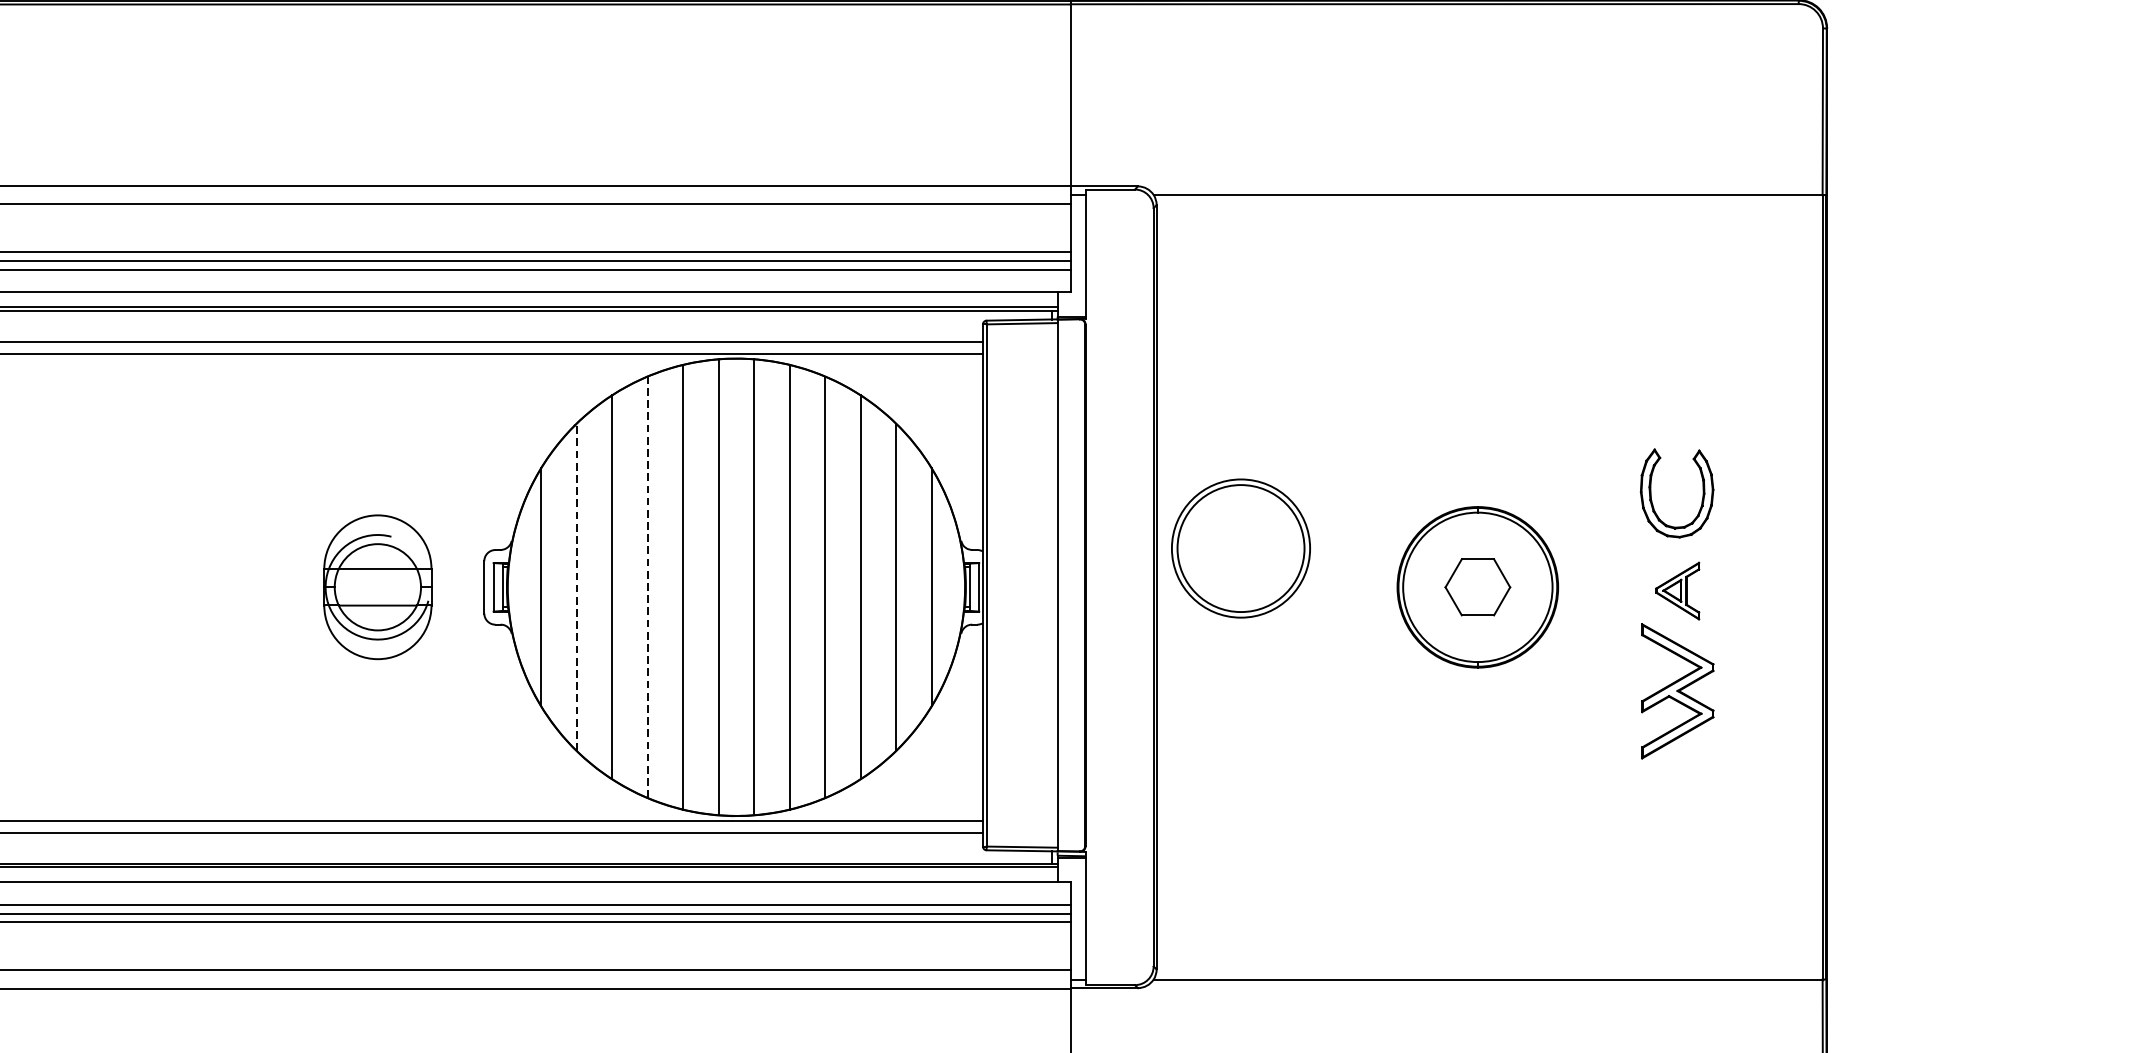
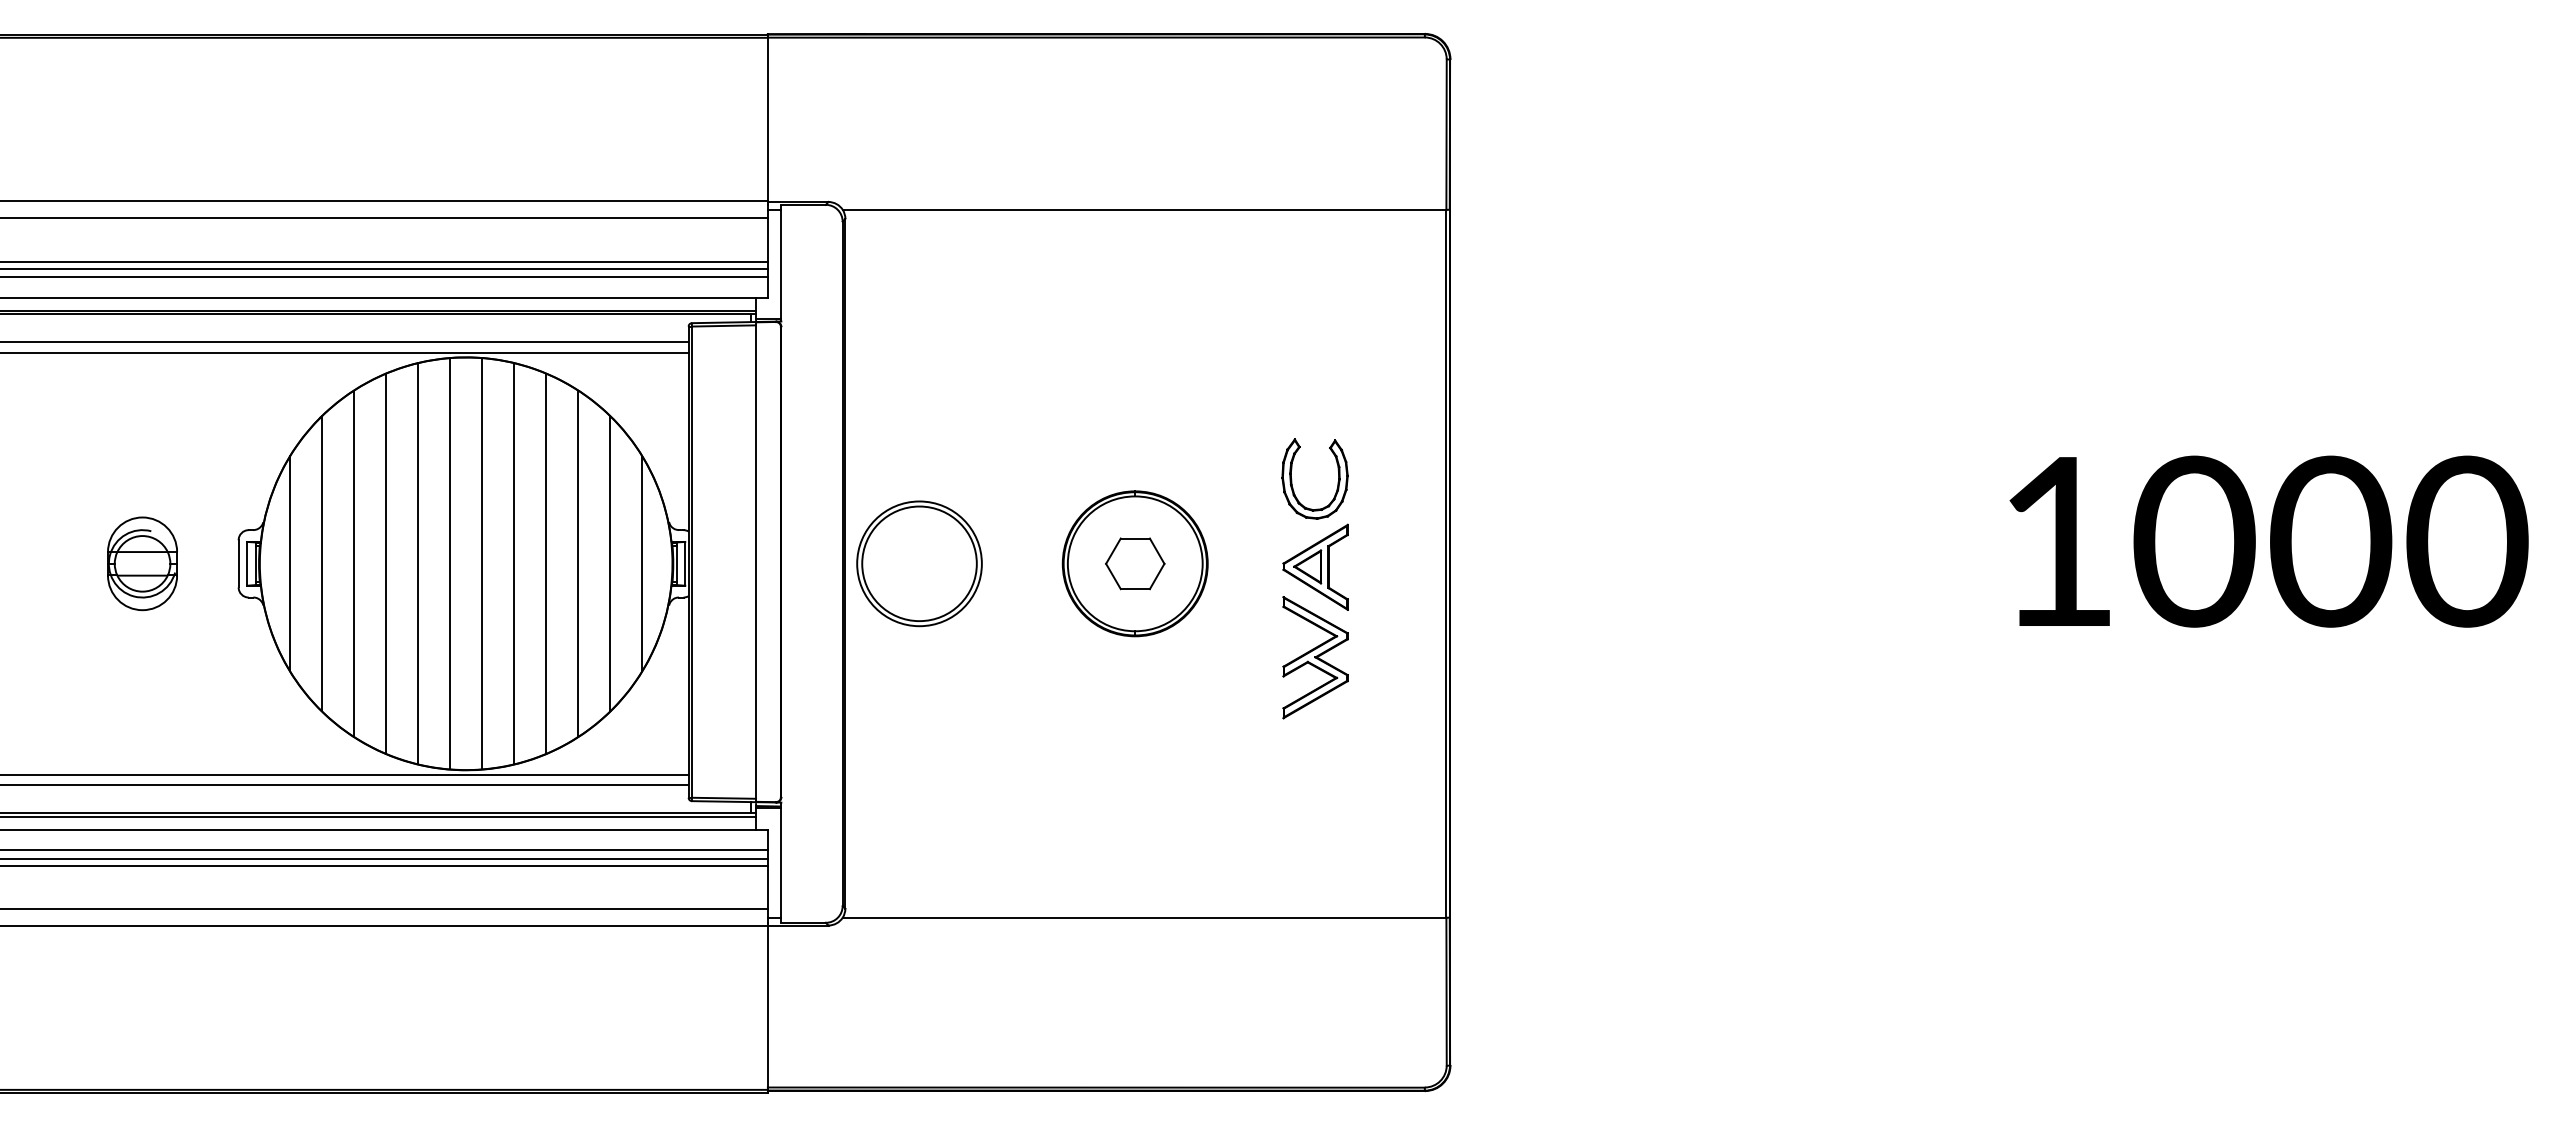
part: (1240, 548) -> (919, 563), moved
part: (377, 586) -> (142, 563), size x0.71
line: (577, 586) -> (322, 563), dashed -> solid
line: (648, 586) -> (386, 563), dashed -> solid
part: (1677, 590) -> (1315, 566), size x1.67

